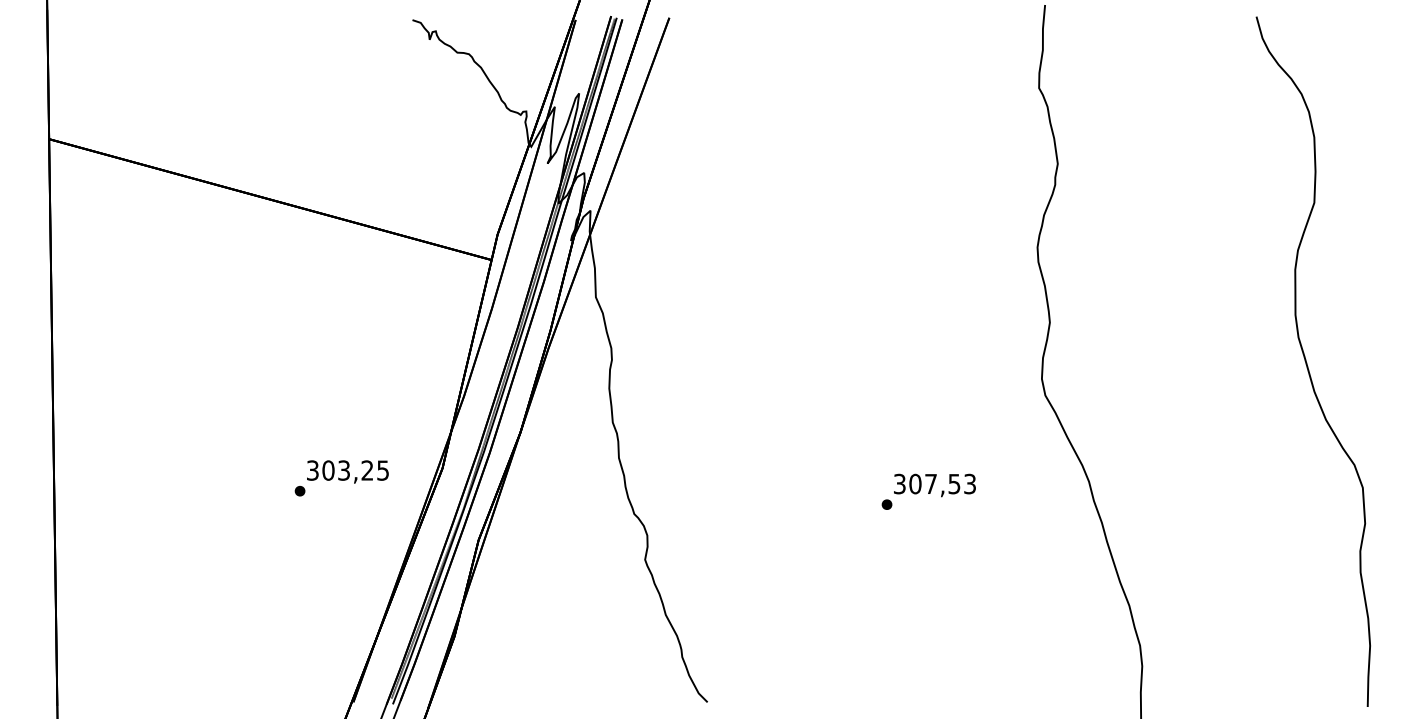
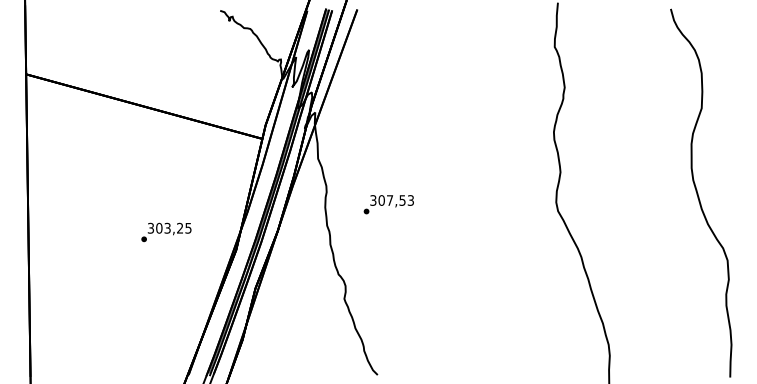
text: (341, 478) -> (166, 232), moved
text: (928, 491) -> (388, 204), moved

